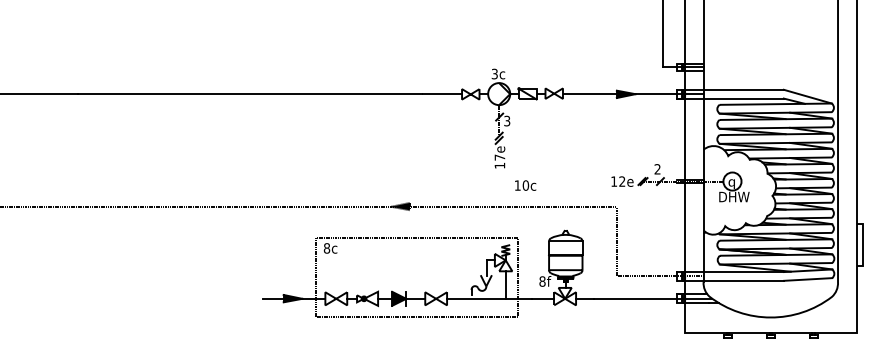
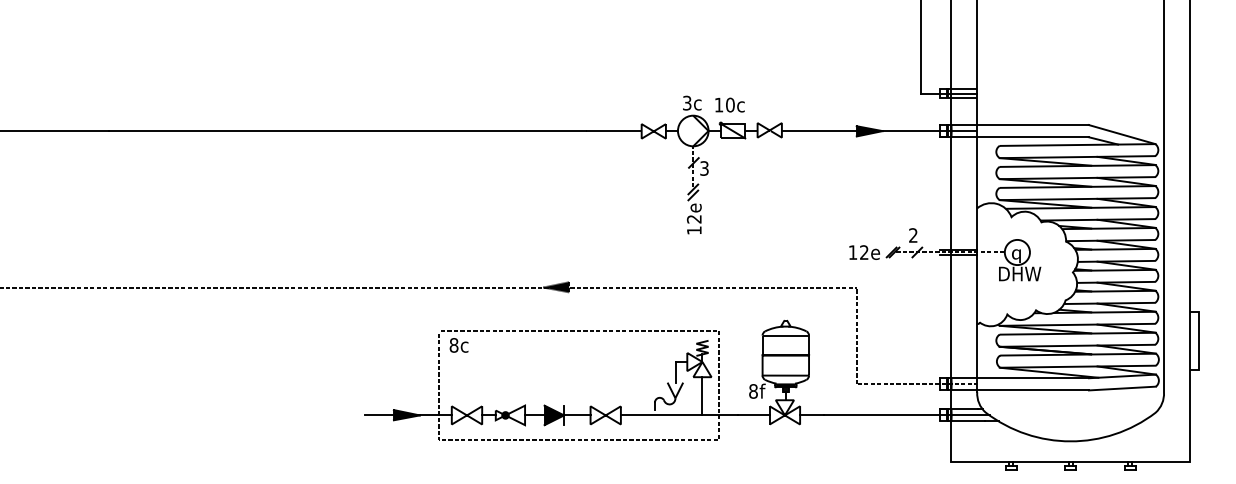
text: (499, 157) -> (693, 219), 17e -> 12e
text: (525, 185) -> (729, 104), moved

